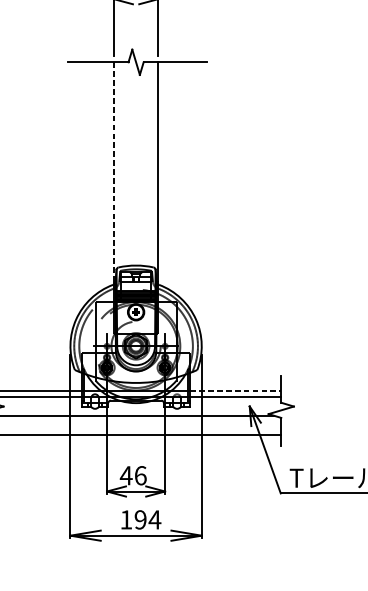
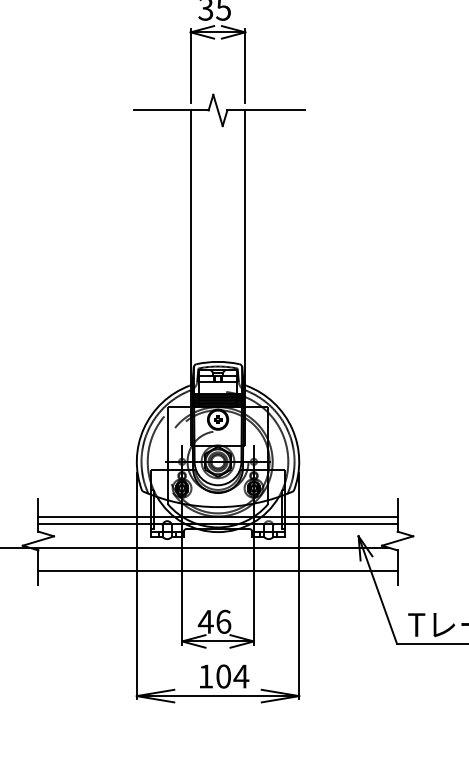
line: (113, 172) -> (190, 246), dashed -> solid
line: (235, 390) -> (341, 516), dashed -> solid
text: (140, 519) -> (223, 676), 194 -> 104

